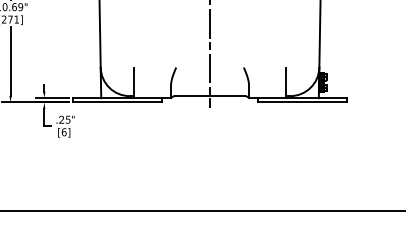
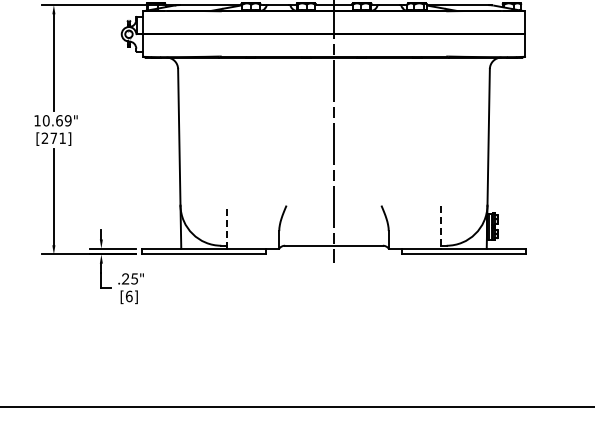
line: (133, 83) -> (226, 227), solid -> dashed
line: (286, 83) -> (441, 227), solid -> dashed

